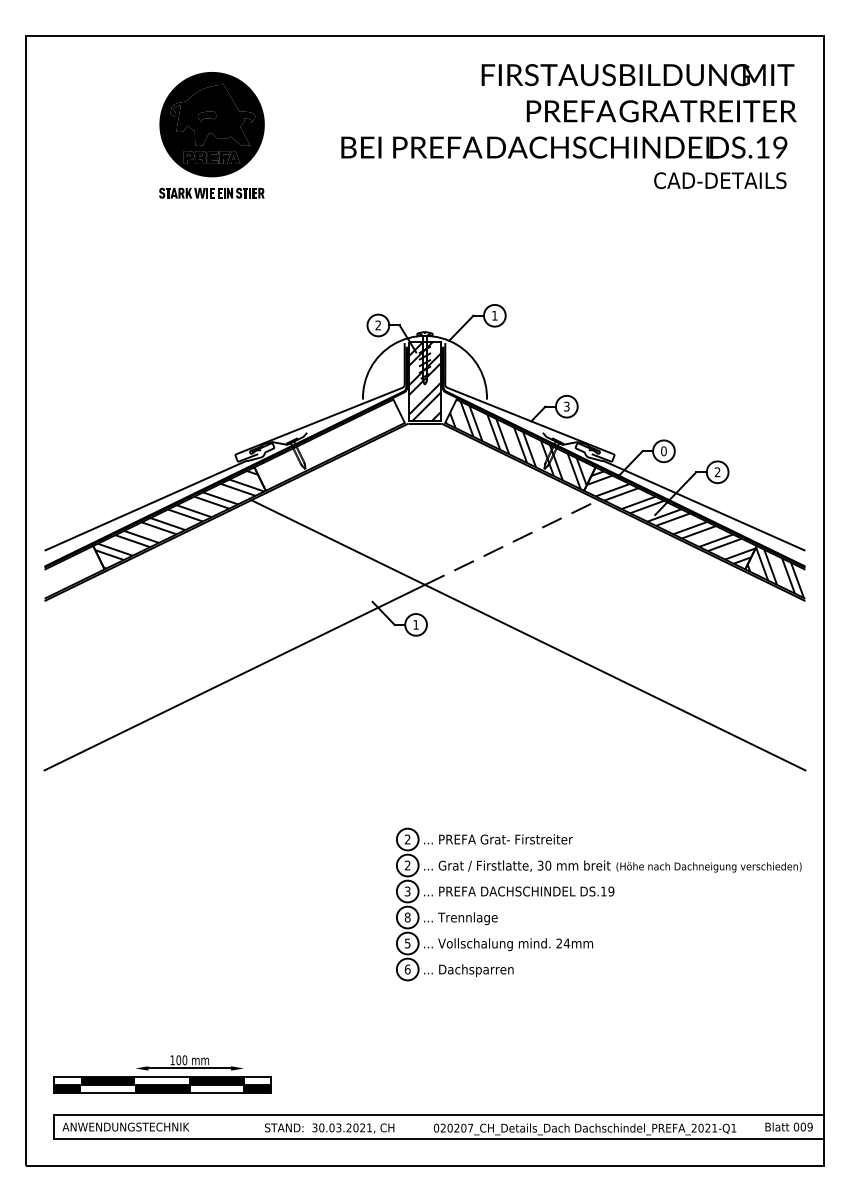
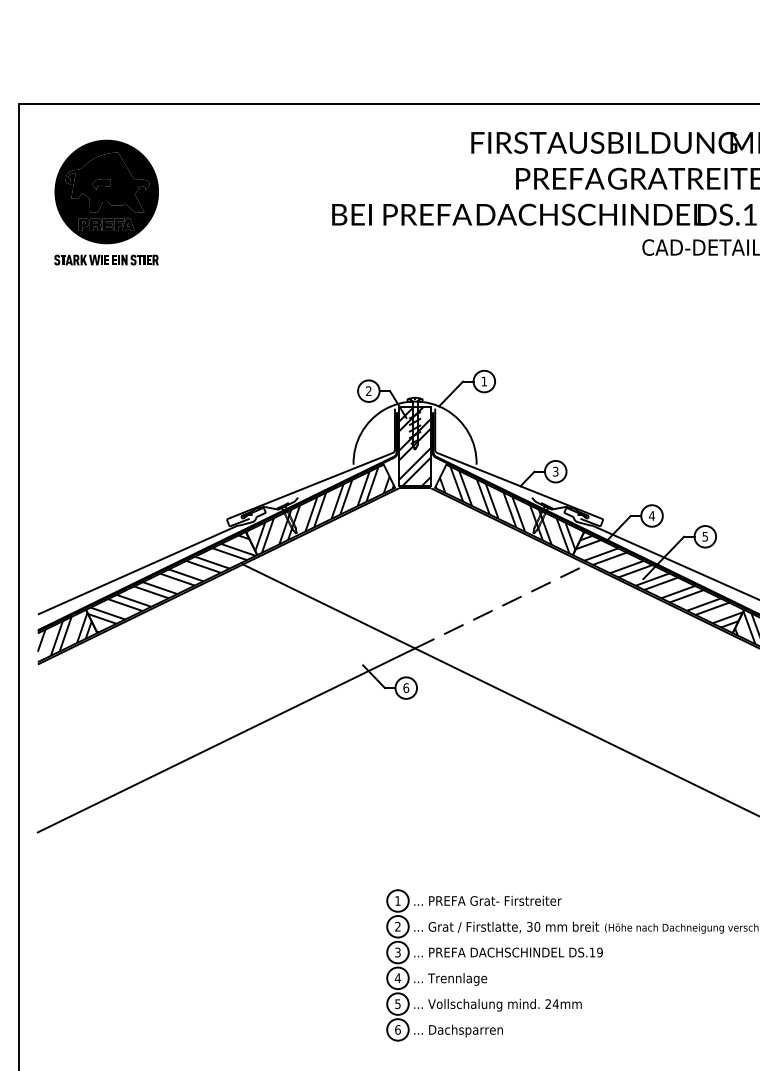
part: (211, 135) -> (106, 202), moved
hatch: (329, 445) -> (320, 510), added
text: (663, 451) -> (651, 516), 0 -> 4
text: (717, 472) -> (705, 536), 2 -> 5
hatch: (71, 570) -> (64, 634), added
text: (416, 624) -> (406, 687), 1 -> 6
text: (407, 839) -> (397, 900), 2 -> 1
text: (407, 917) -> (397, 978), 8 -> 4

